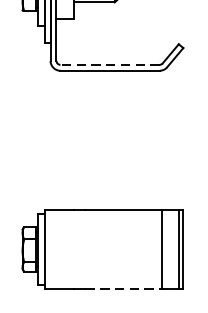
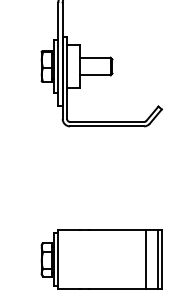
line: (109, 64) -> (106, 121), dashed -> solid
line: (123, 289) -> (117, 289), dashed -> solid

